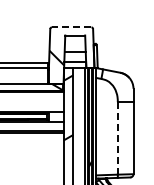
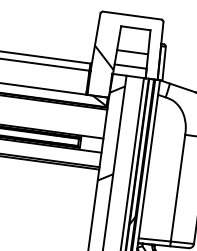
line: (71, 27) -> (131, 15), dashed -> solid
line: (117, 138) -> (177, 188), dashed -> solid

